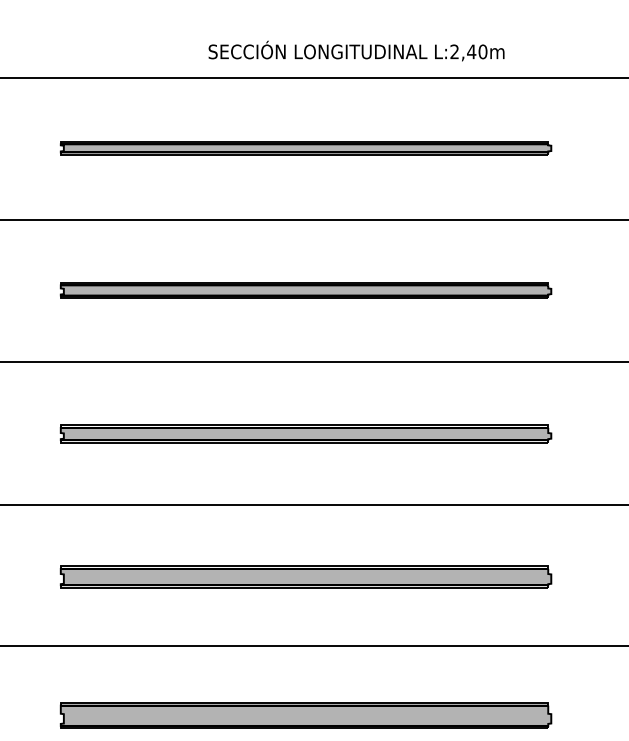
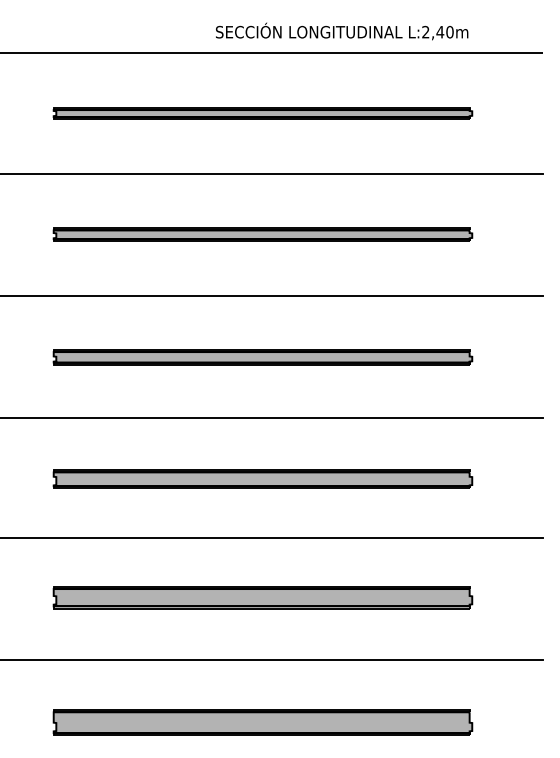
text: (357, 51) -> (342, 31), moved

